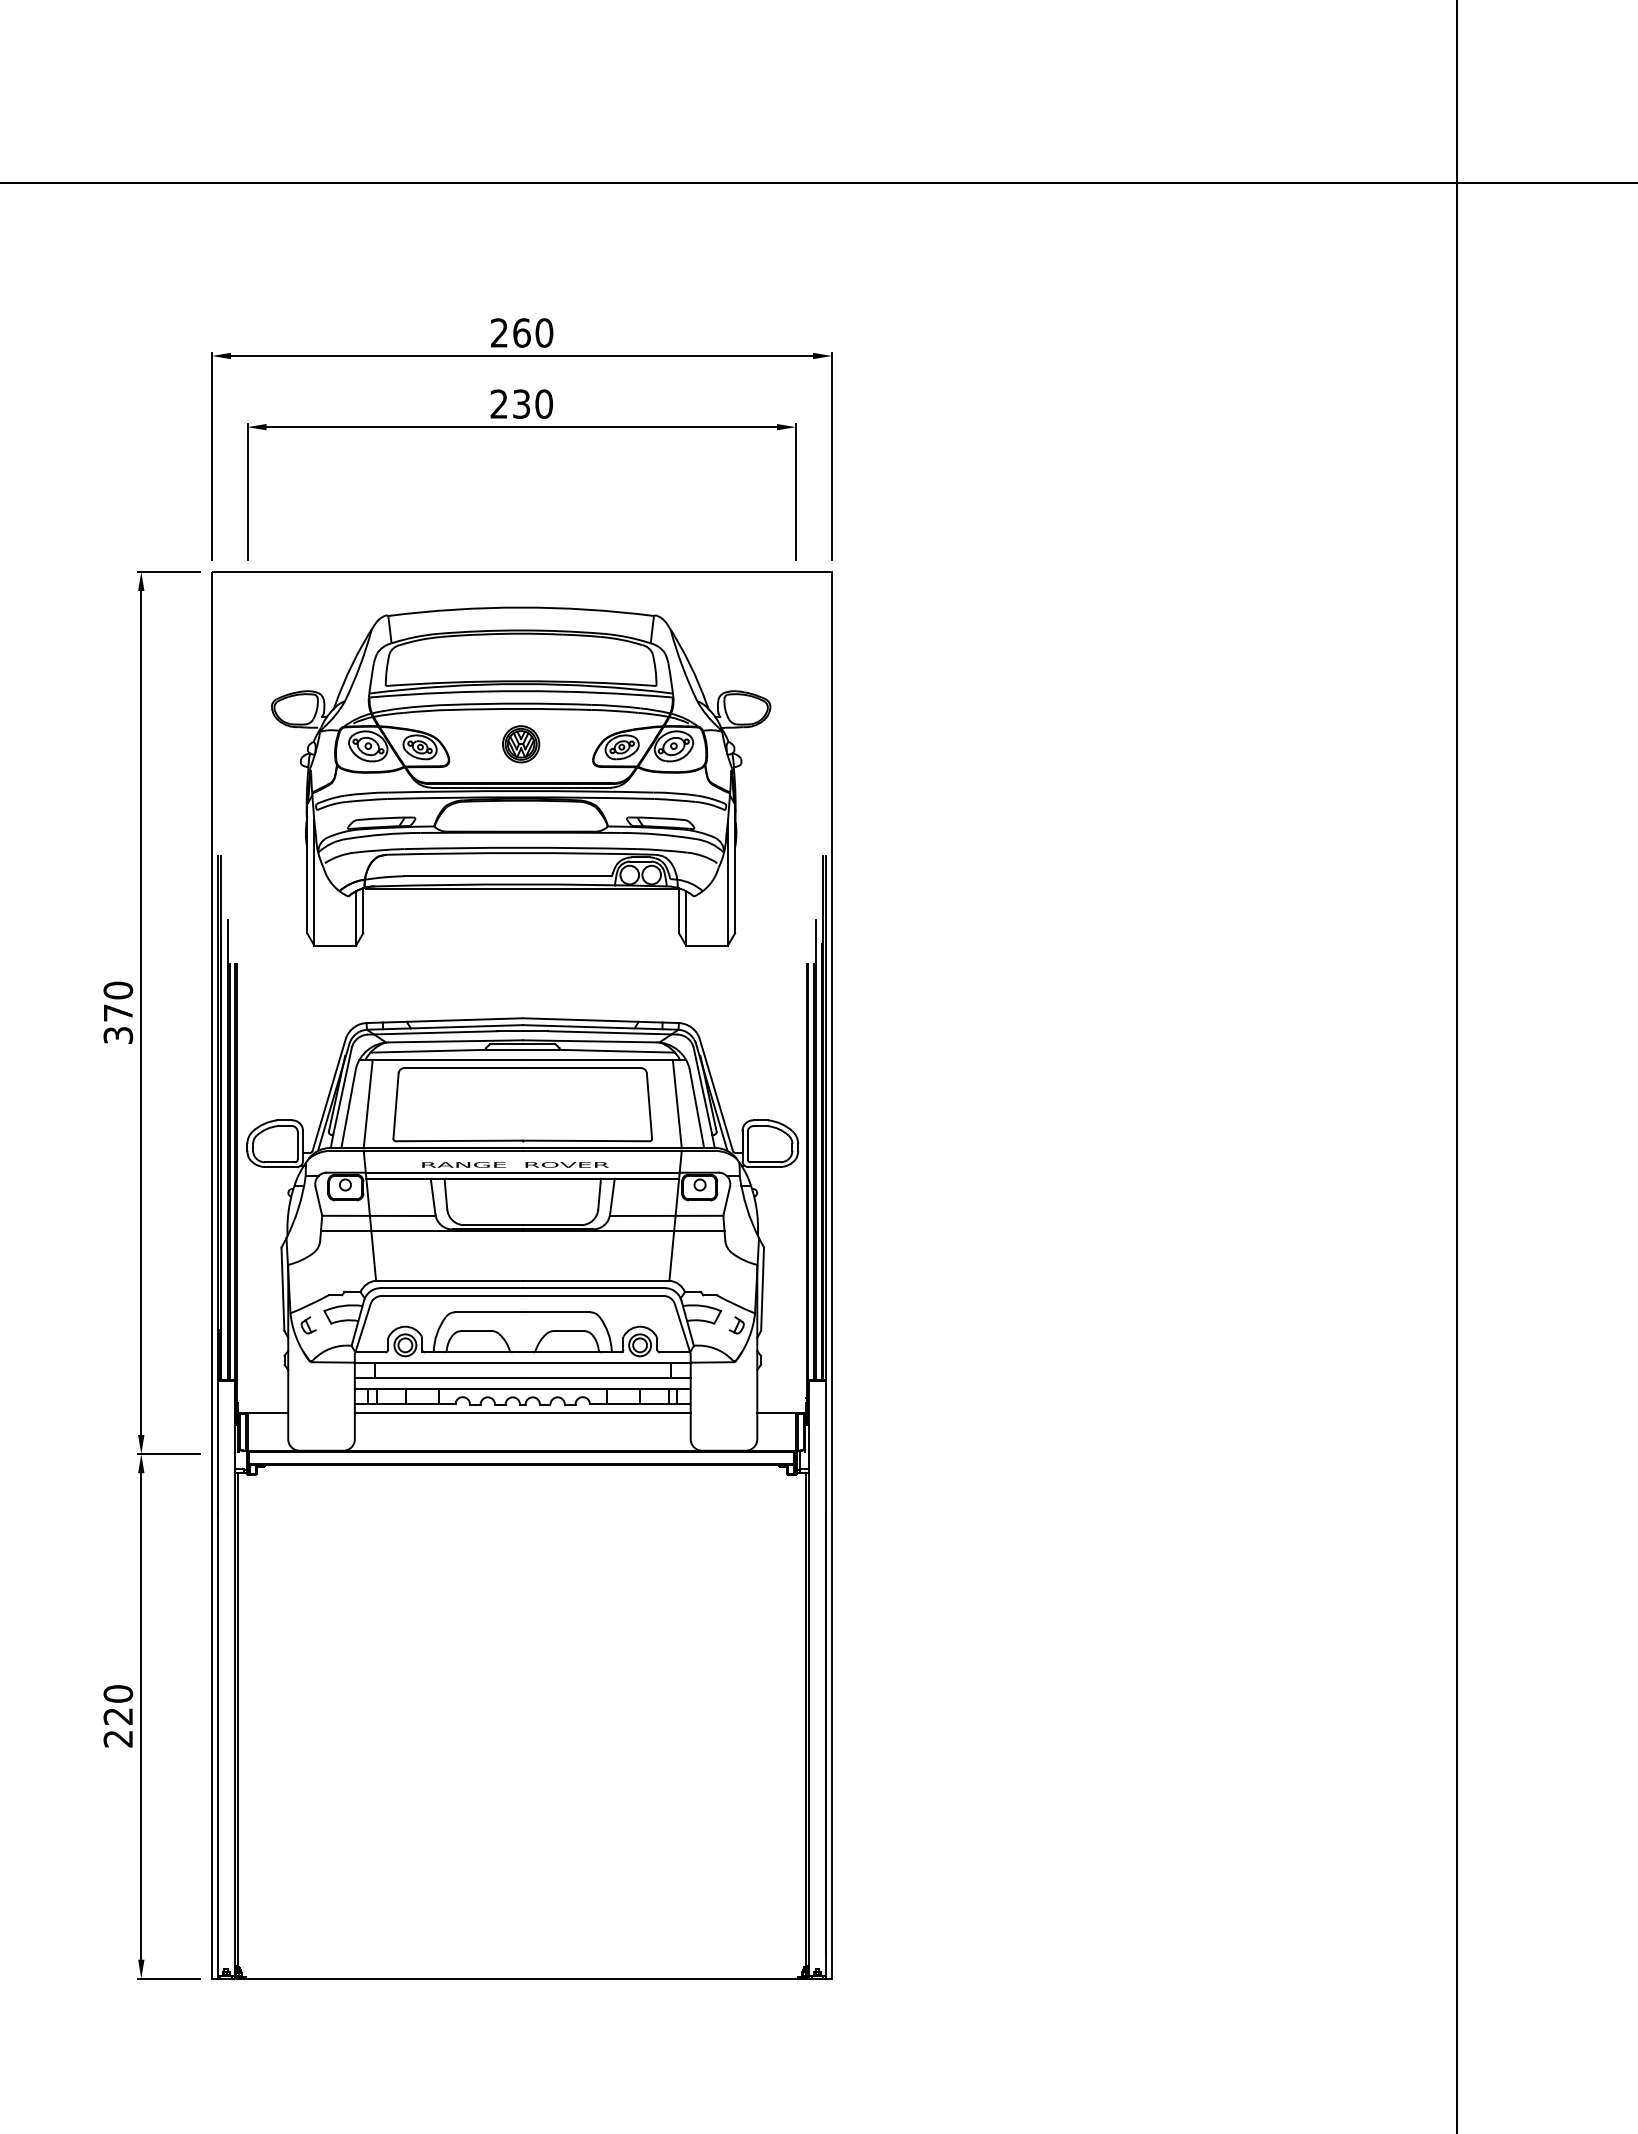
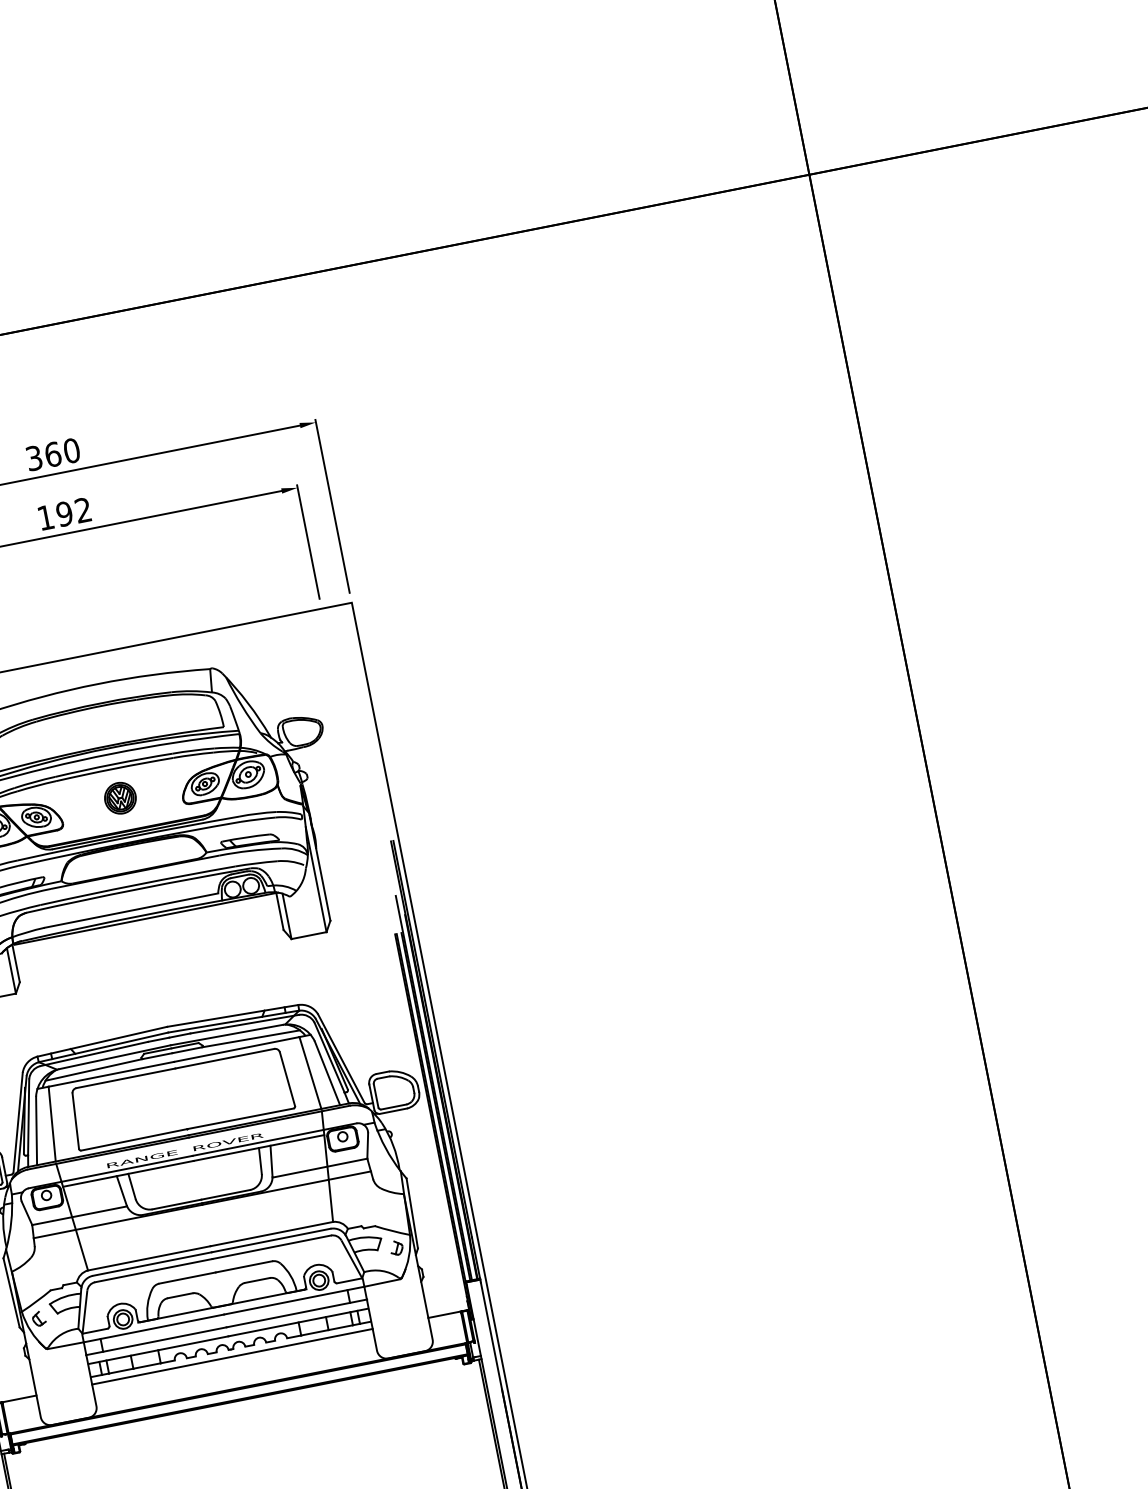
text: (499, 332) -> (34, 457), 260 -> 360
text: (521, 403) -> (64, 513), 230 -> 192

